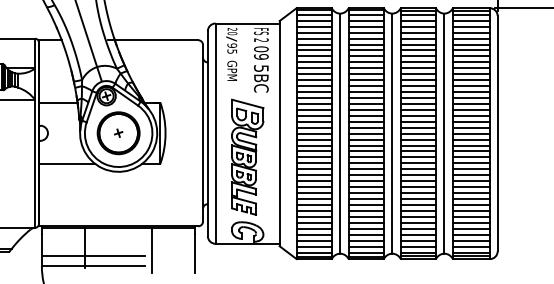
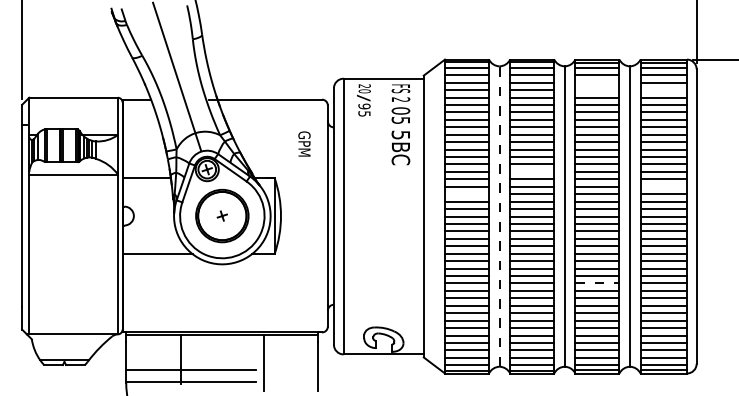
line: (418, 26) -> (597, 82), removed
line: (418, 32) -> (597, 90), removed
line: (471, 32) -> (663, 90), removed
text: (261, 56) -> (401, 120), 09 -> 05
text: (232, 70) -> (304, 143), moved
line: (366, 97) -> (532, 171), removed
line: (471, 109) -> (663, 186), removed
line: (314, 116) -> (467, 194), removed
line: (340, 133) -> (499, 216), solid -> dashed
part: (247, 157) -> (383, 246), removed
line: (418, 187) -> (597, 283), solid -> dashed

